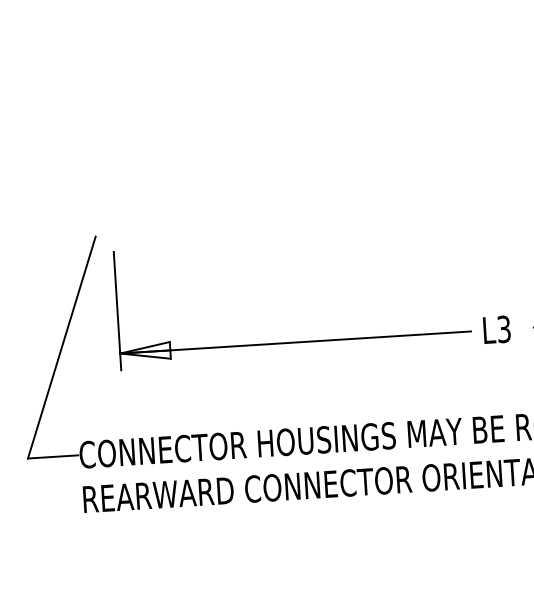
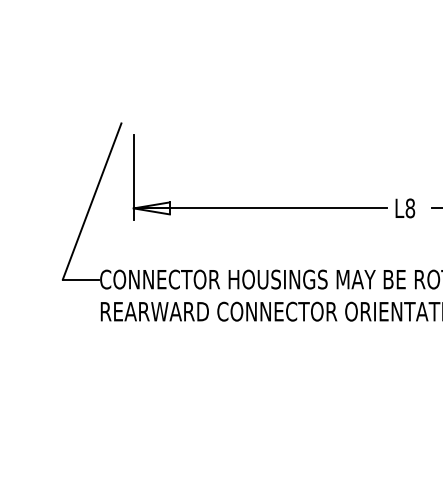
text: (504, 329) -> (410, 208), L3 -> L8

